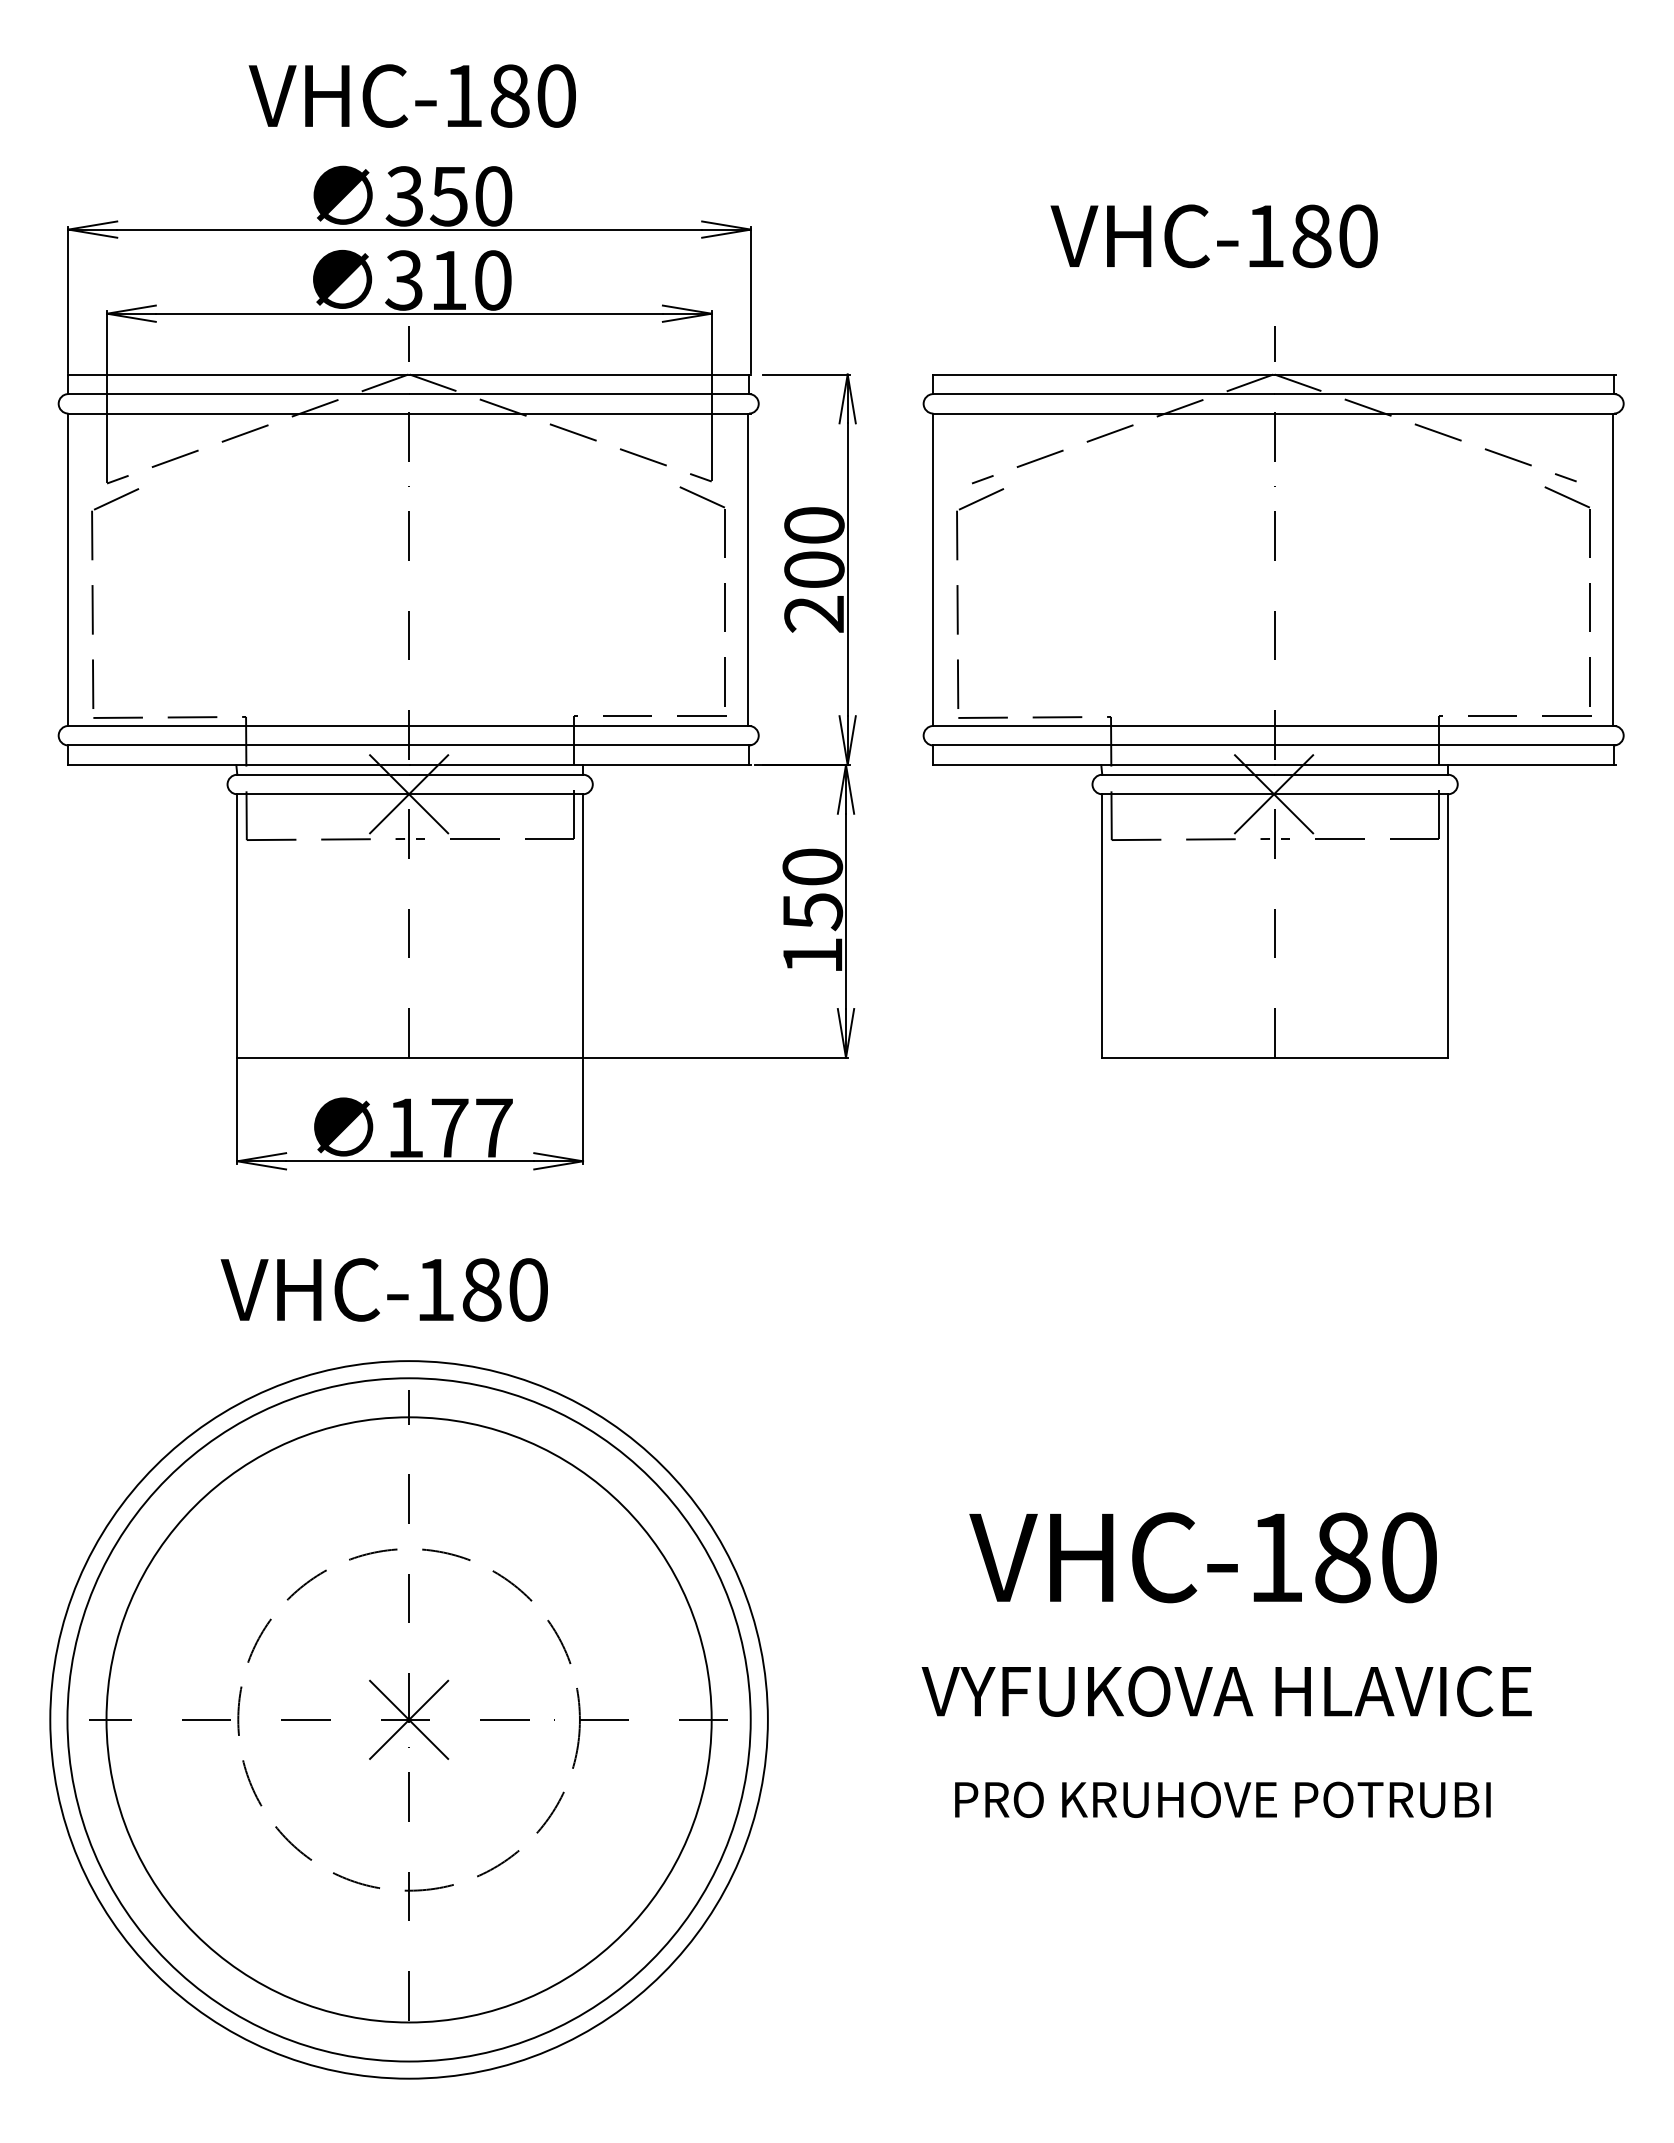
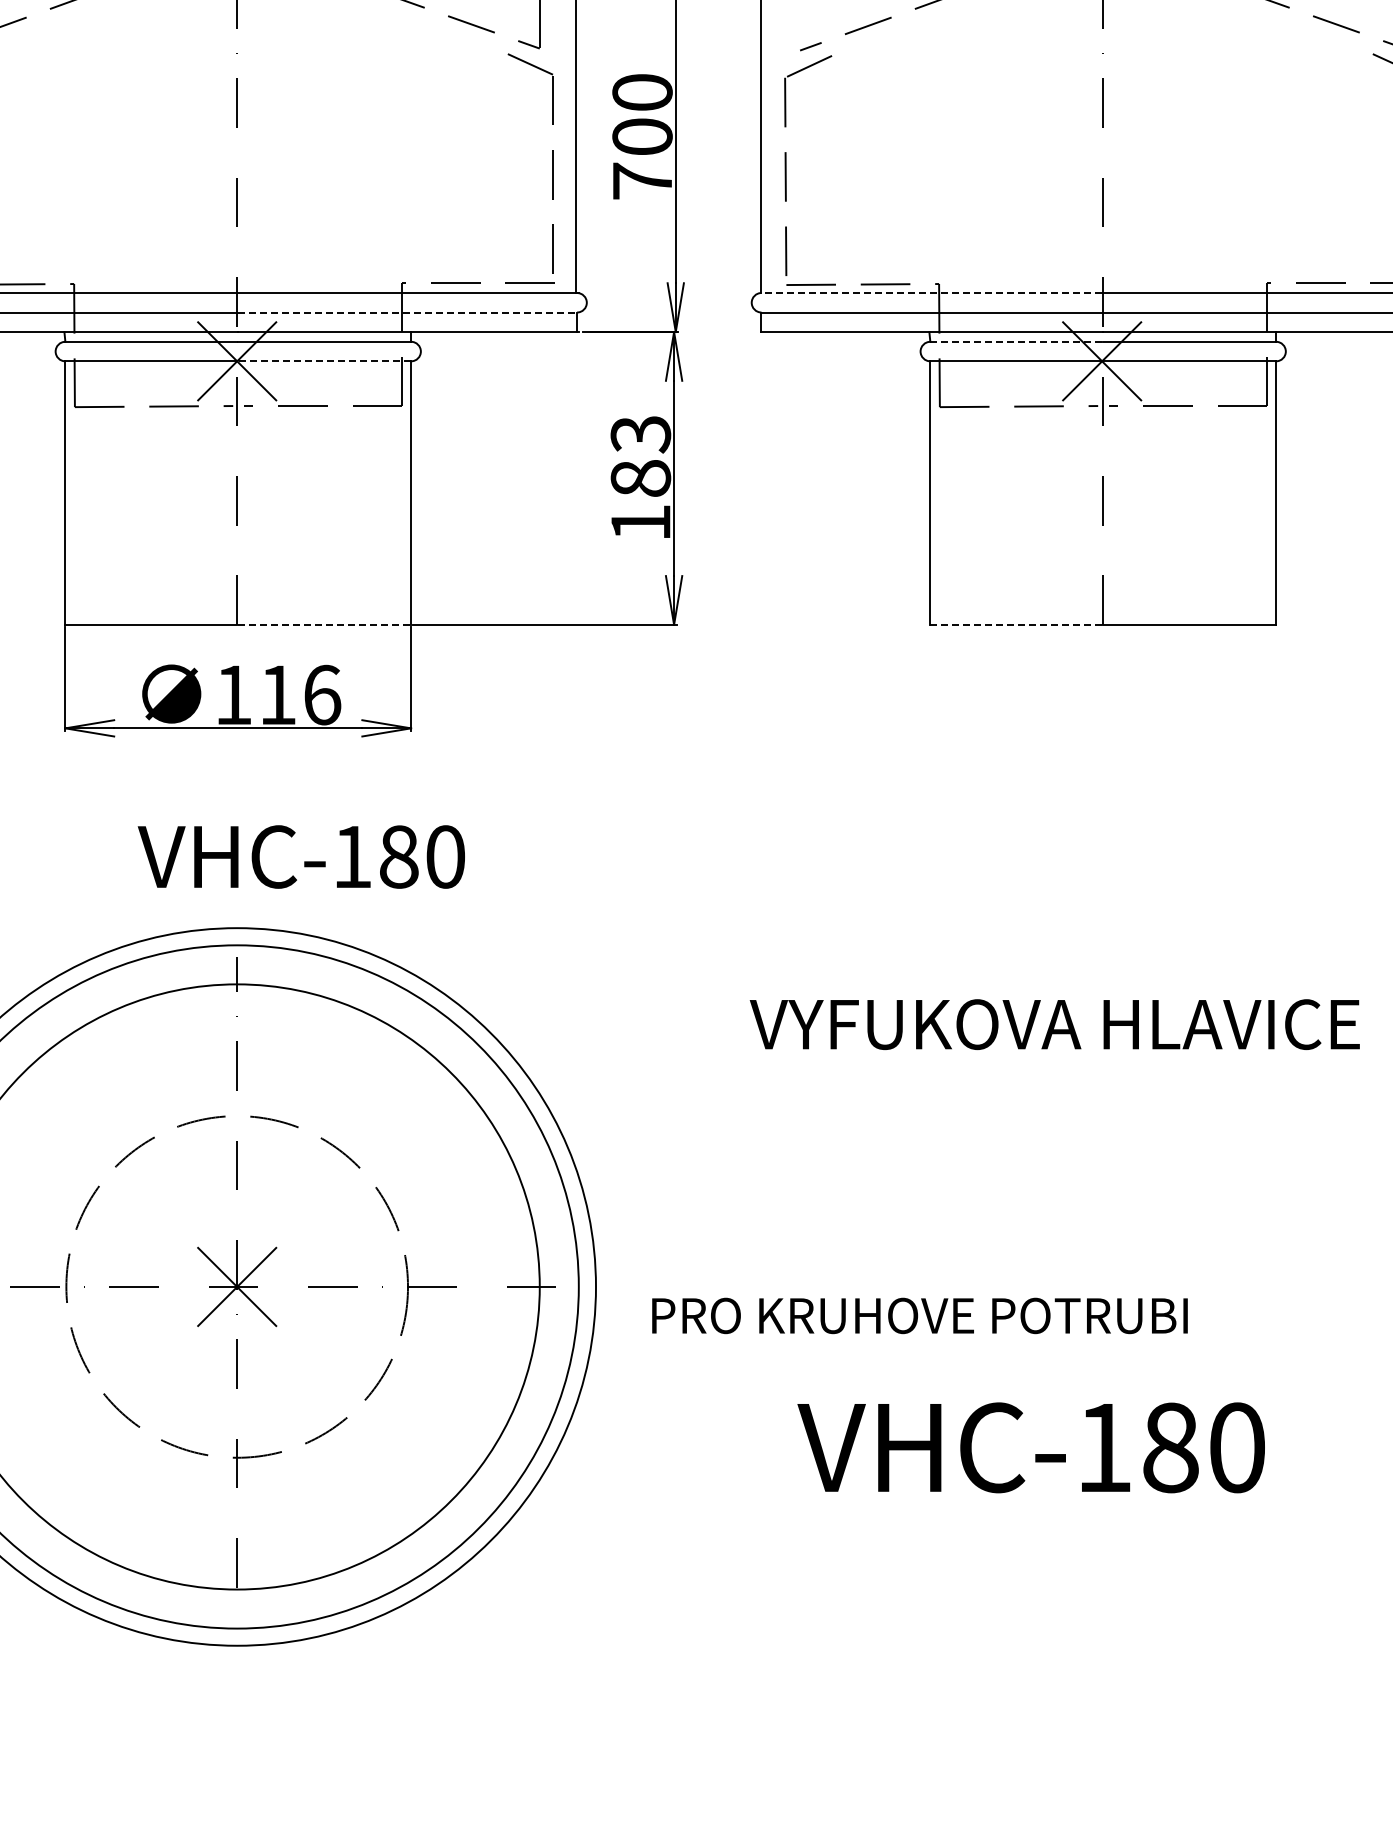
text: (813, 613) -> (641, 180), 200 -> 700
line: (1103, 725) -> (931, 292), solid -> dashed
line: (581, 745) -> (409, 312), solid -> dashed
line: (1188, 774) -> (1016, 341), solid -> dashed
line: (496, 794) -> (324, 361), solid -> dashed
text: (812, 889) -> (640, 456), 150 -> 183
line: (497, 1057) -> (325, 624), solid -> dashed
line: (1188, 1057) -> (1016, 624), solid -> dashed
text: (472, 1127) -> (300, 694), 177 -> 116
text: (383, 1289) -> (300, 856), moved
text: (1202, 1557) -> (1030, 1447), moved
text: (1226, 1691) -> (1054, 1024), moved
text: (1222, 1799) -> (919, 1315), moved

